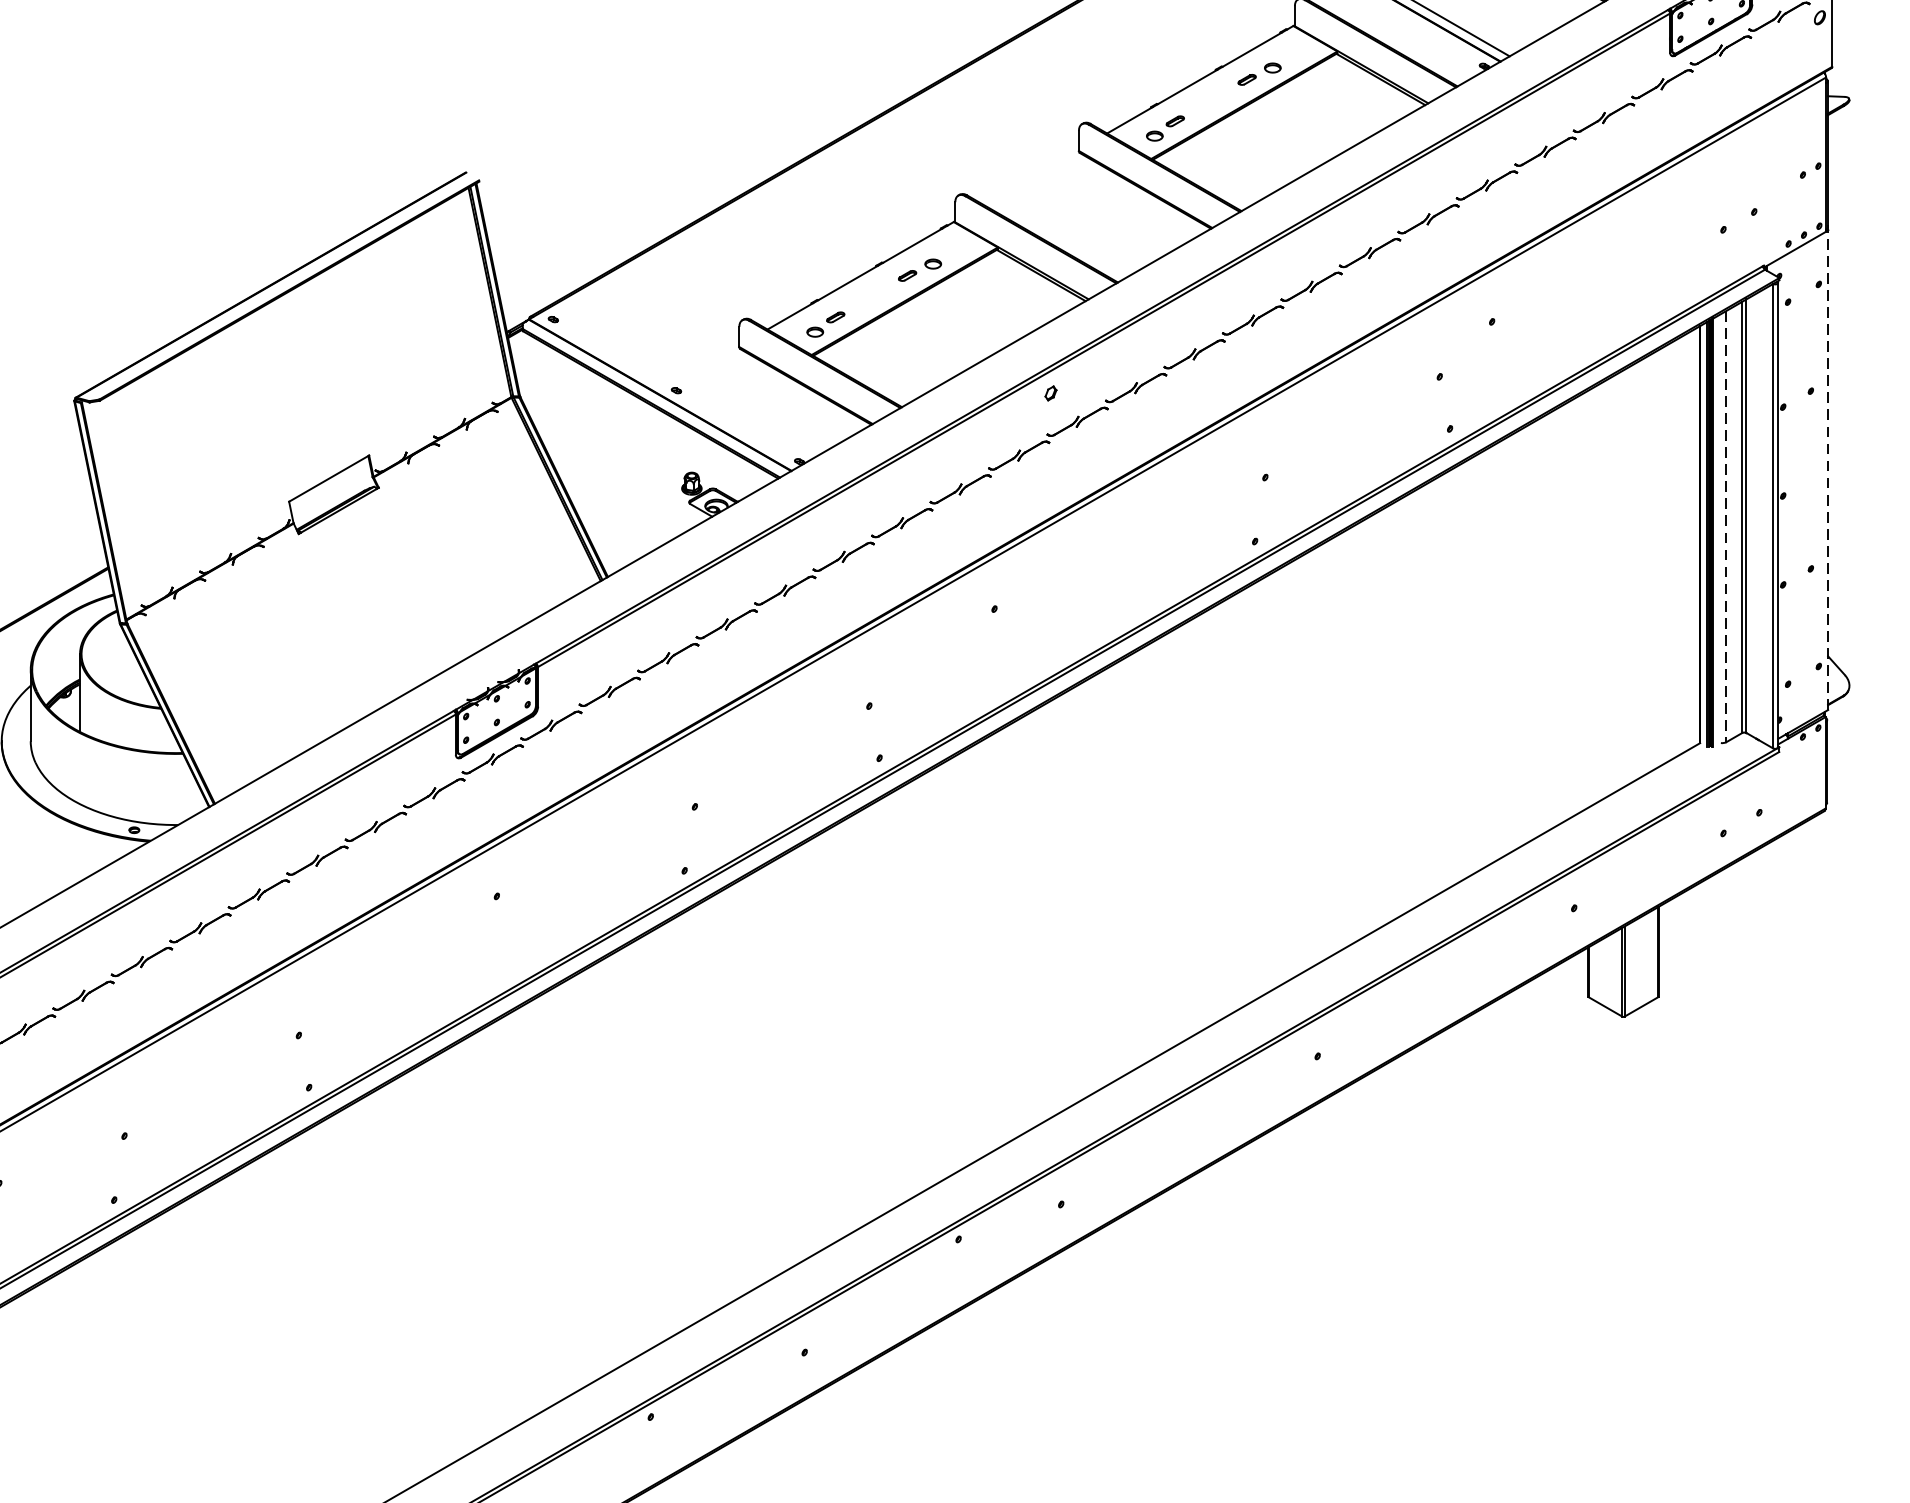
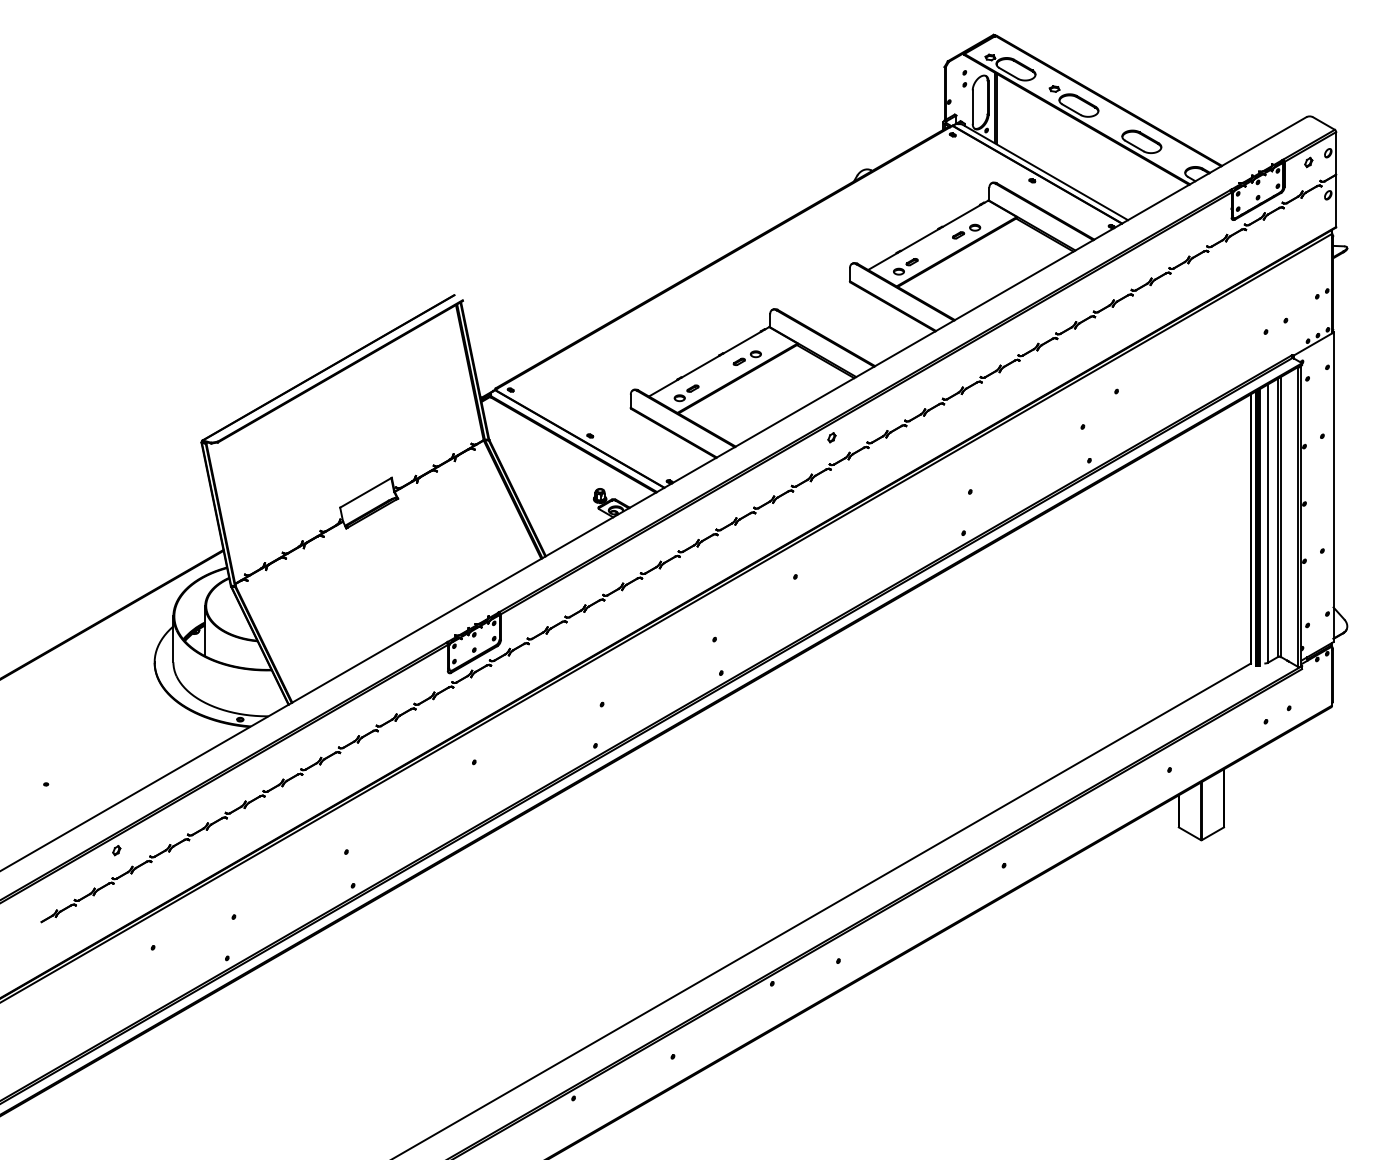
line: (1828, 470) -> (1333, 487), dashed -> solid
line: (1725, 527) -> (1267, 524), dashed -> solid

